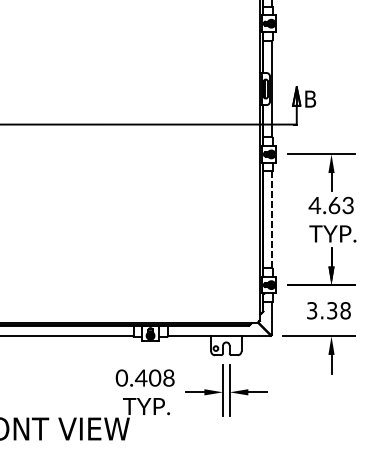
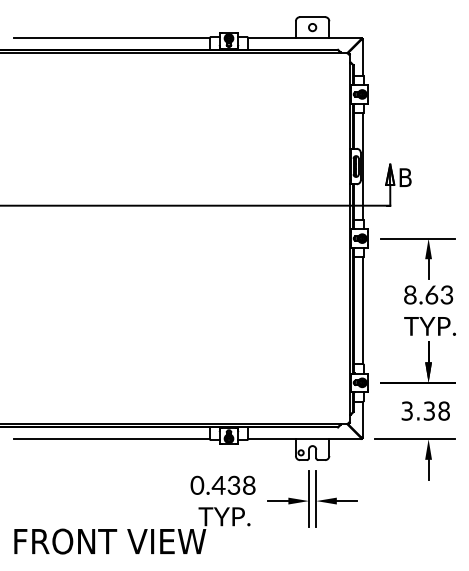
text: (315, 205) -> (410, 294), 4.63 -> 8.63
line: (271, 220) -> (362, 311), dashed -> solid
text: (154, 378) -> (233, 485), 0.408 -> 0.438

